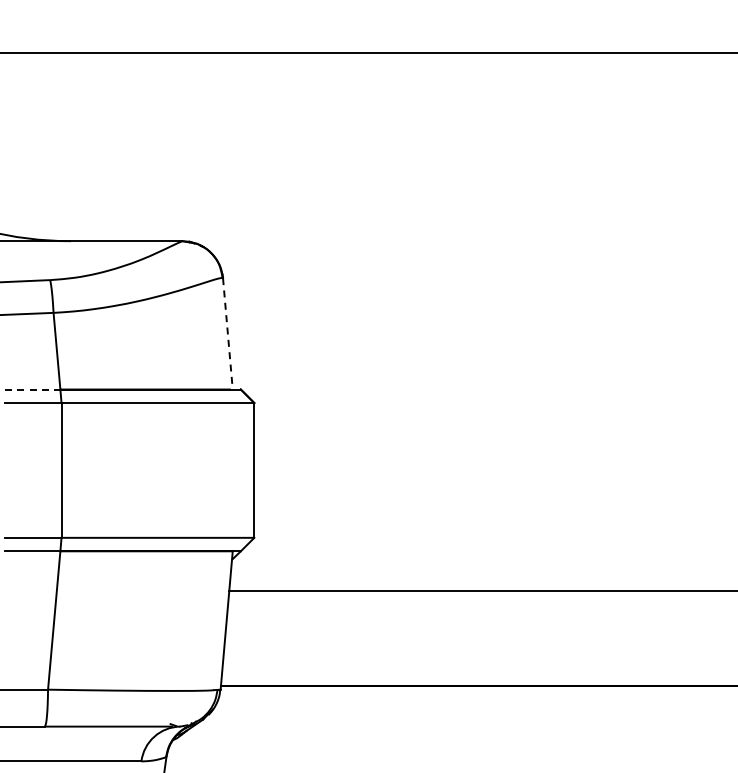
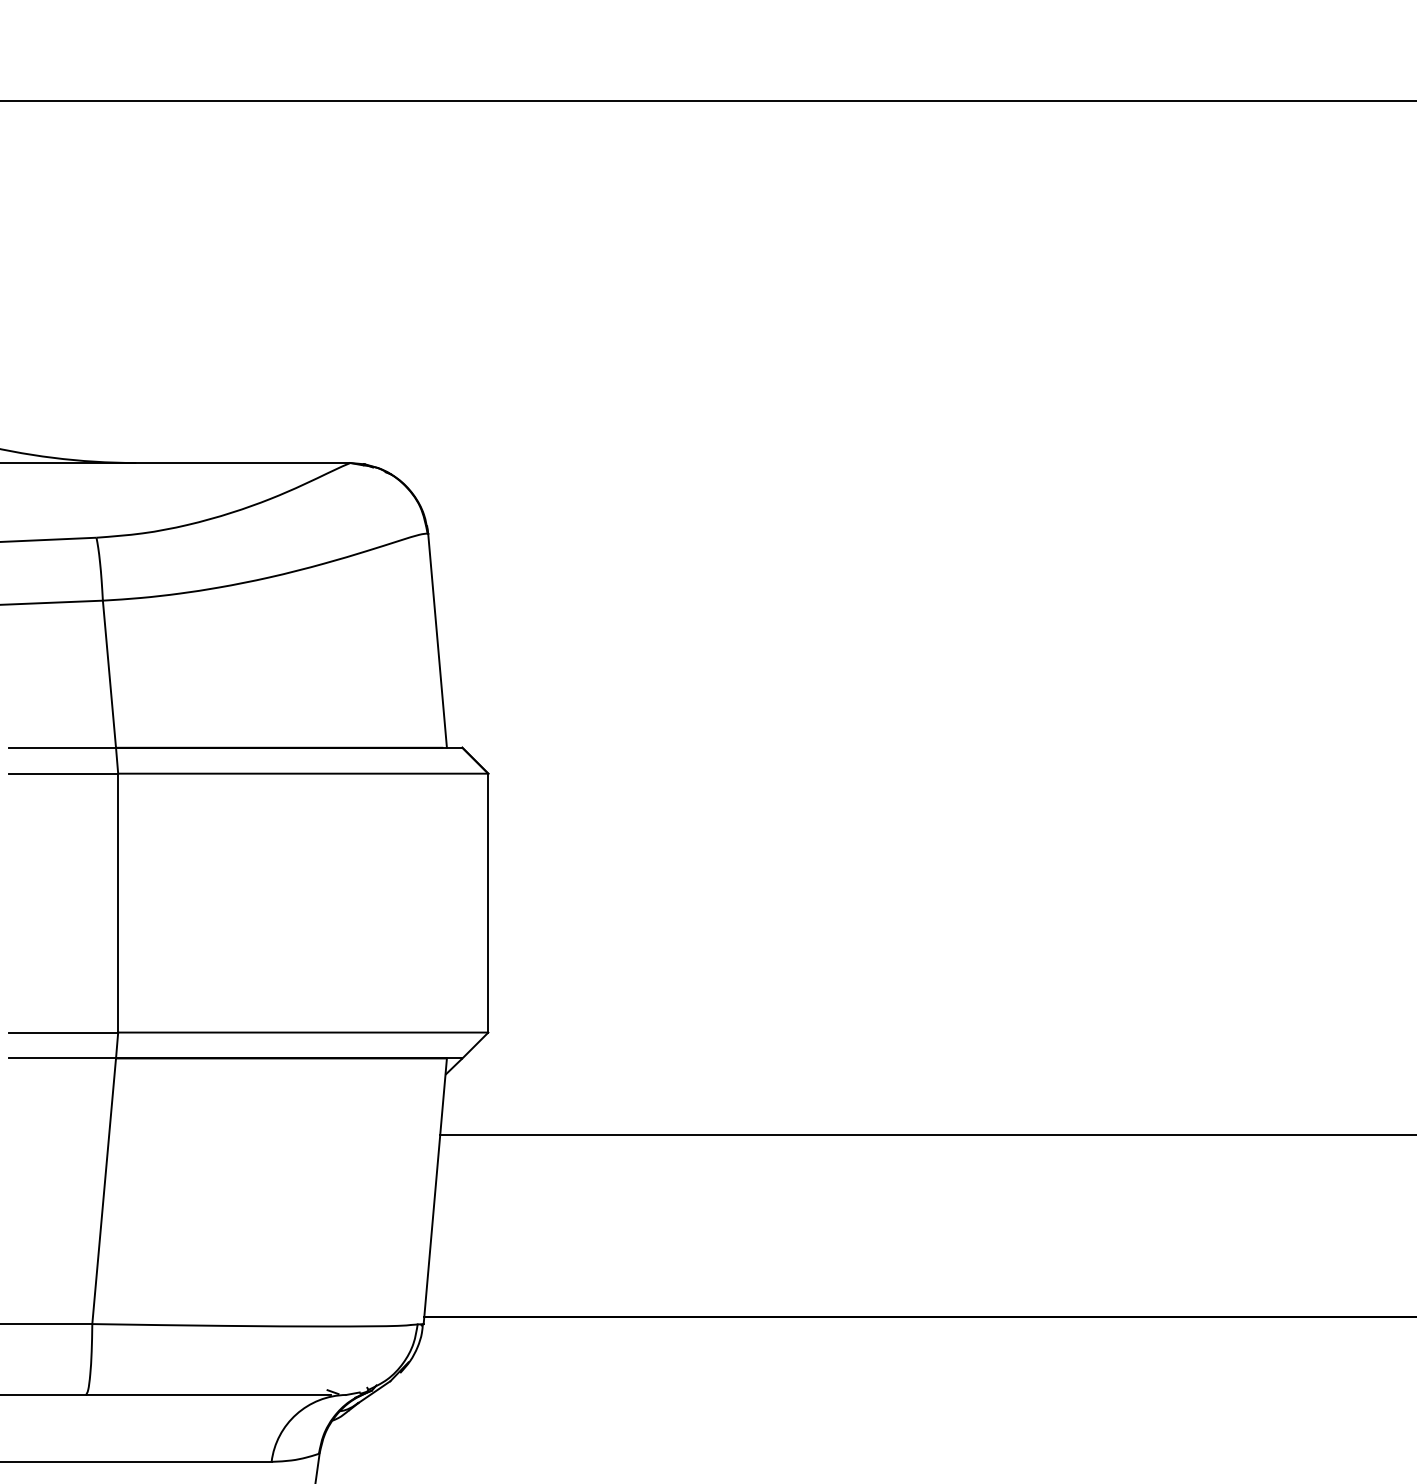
line: (227, 333) -> (436, 640), dashed -> solid
line: (32, 389) -> (62, 747), dashed -> solid

